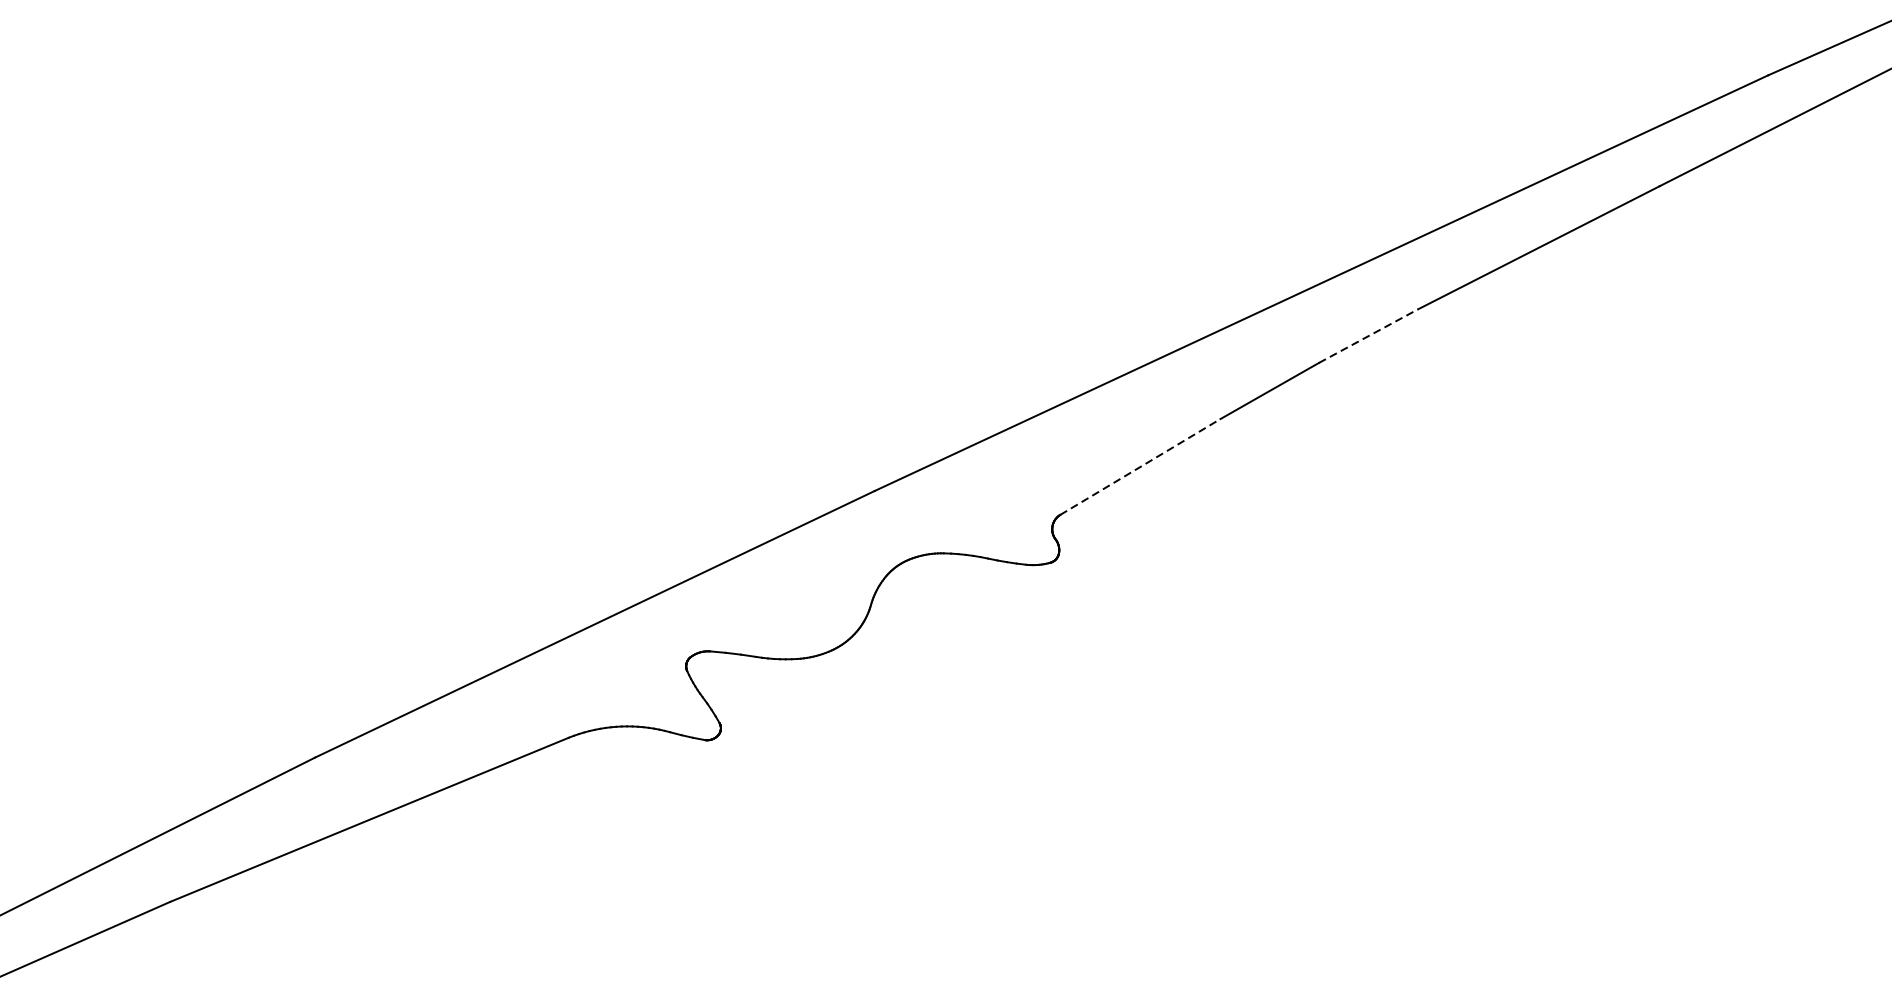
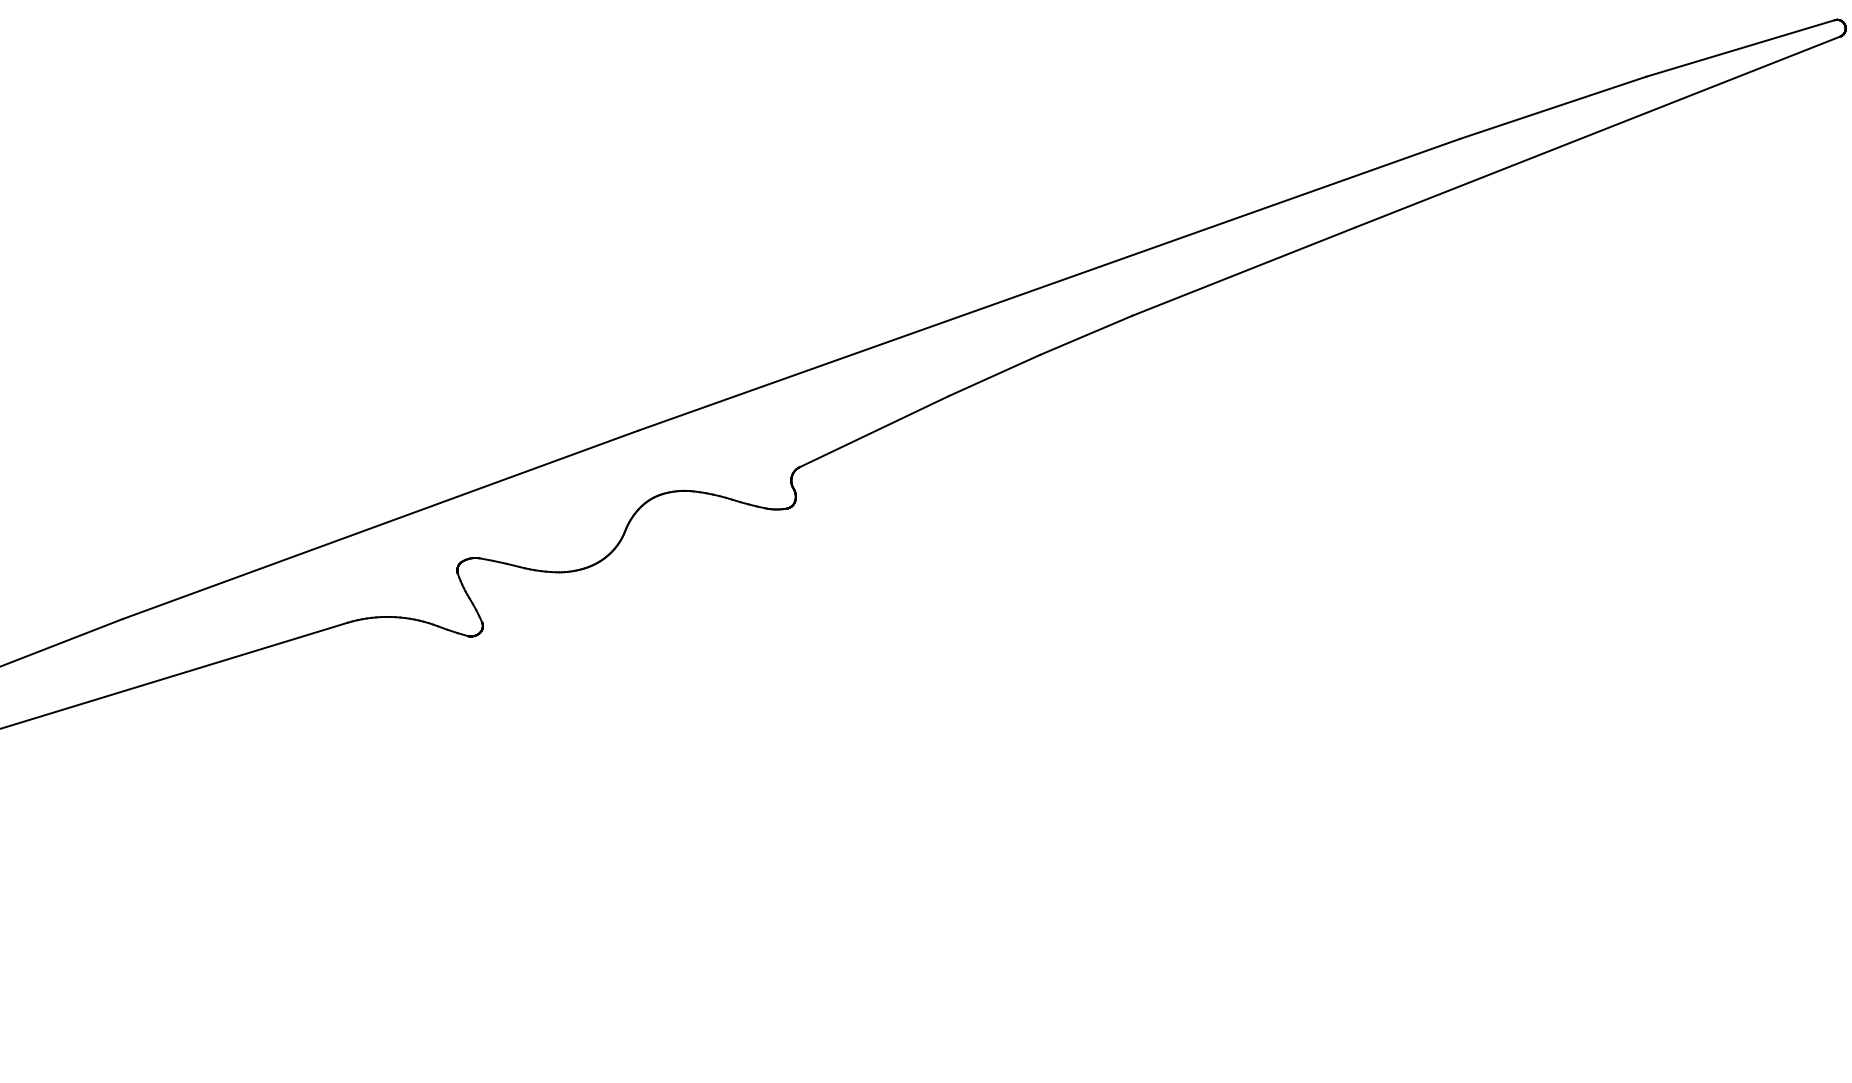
line: (1368, 336) -> (1086, 335), dashed -> solid
line: (1140, 466) -> (874, 431), dashed -> solid

